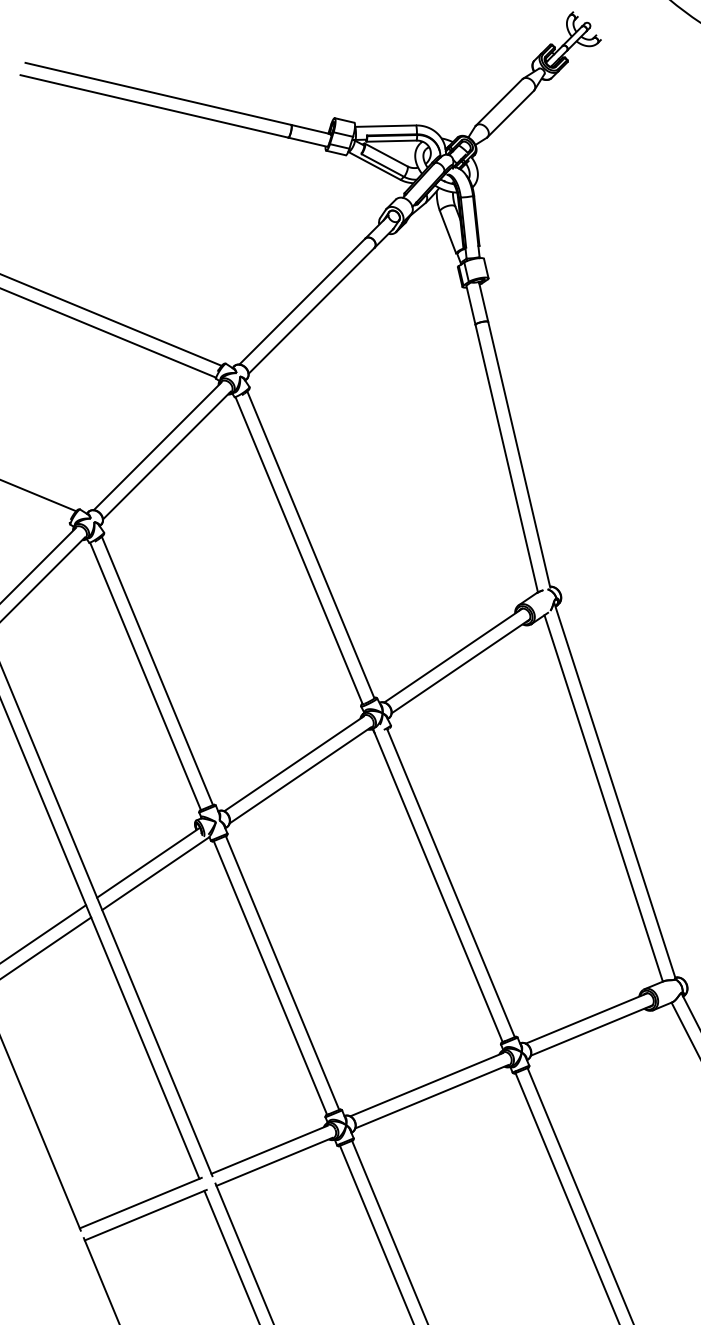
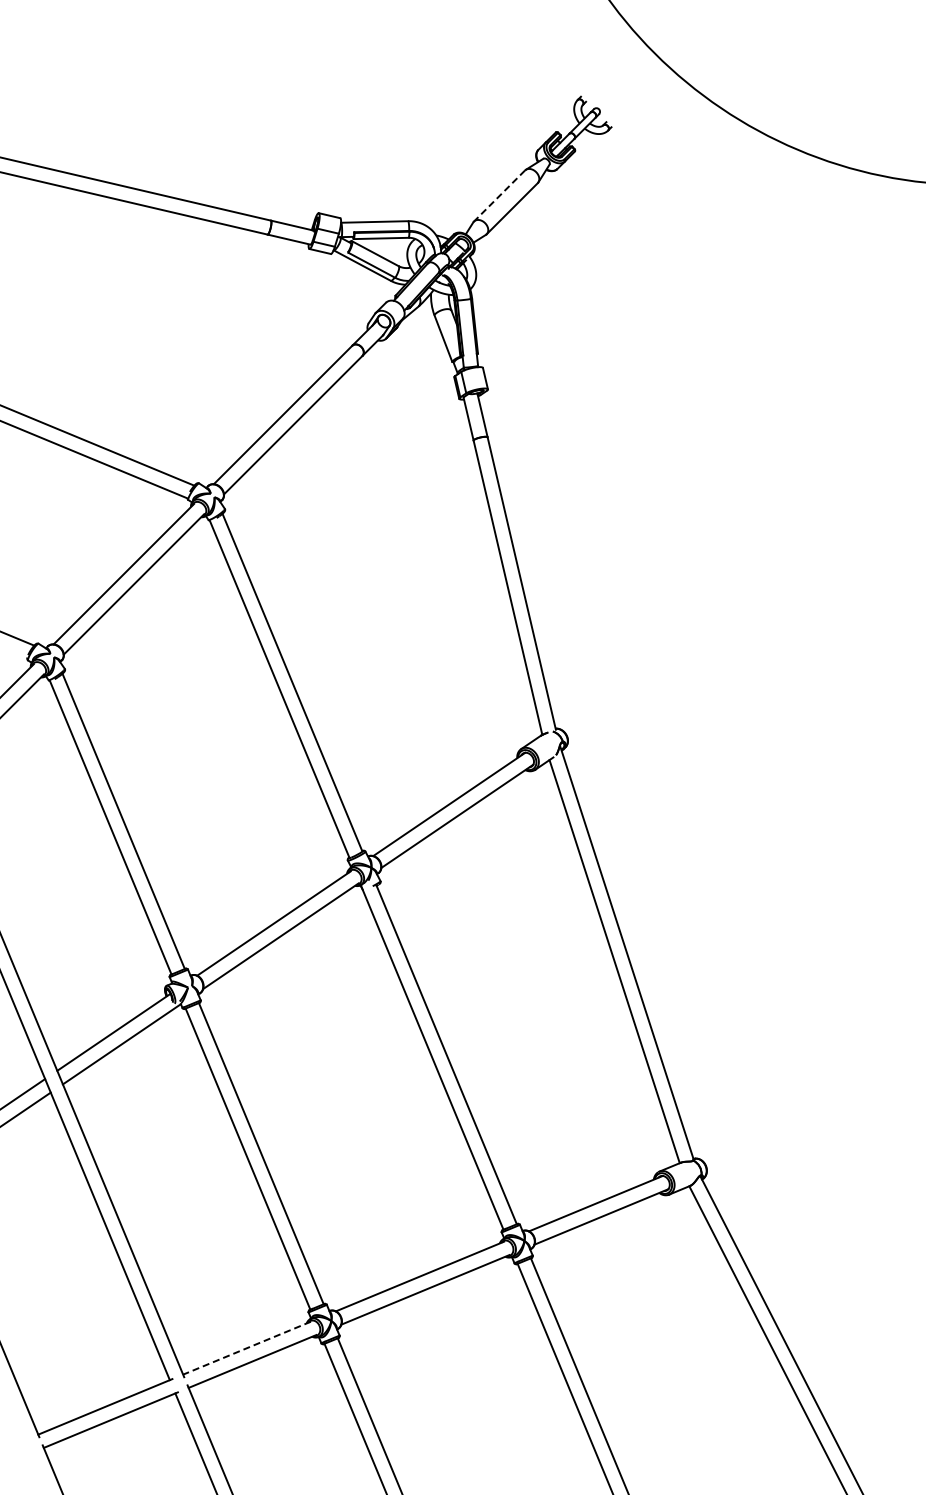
line: (499, 103) -> (499, 196), solid -> dashed
line: (269, 1150) -> (246, 1348), solid -> dashed

